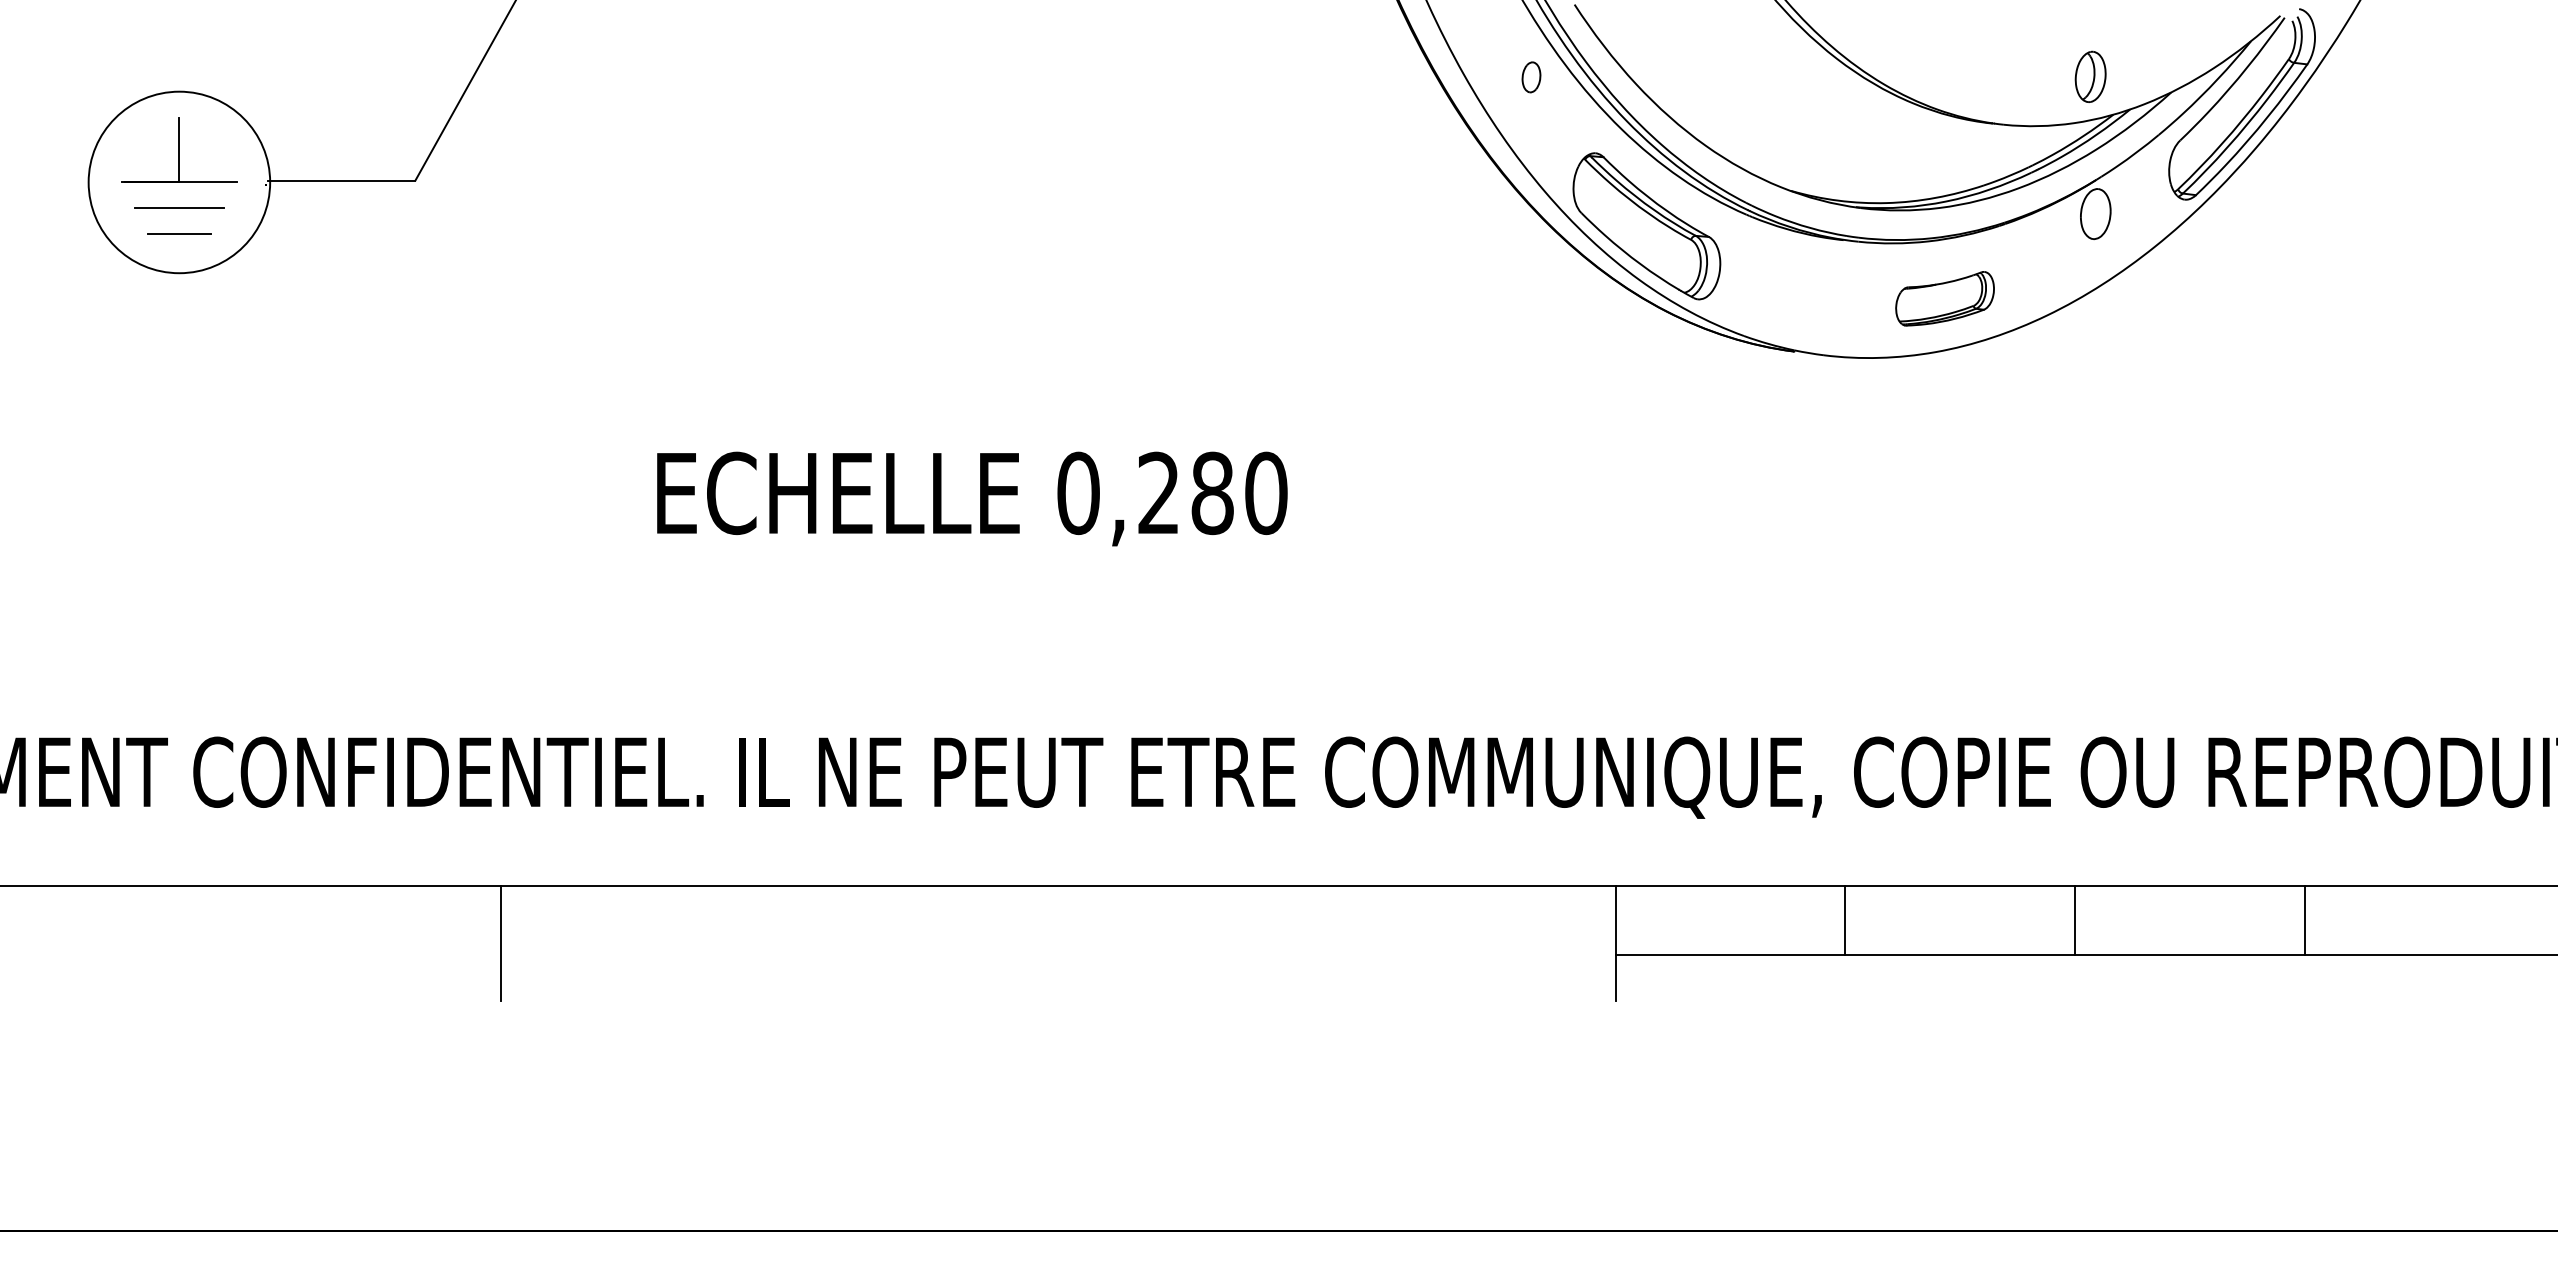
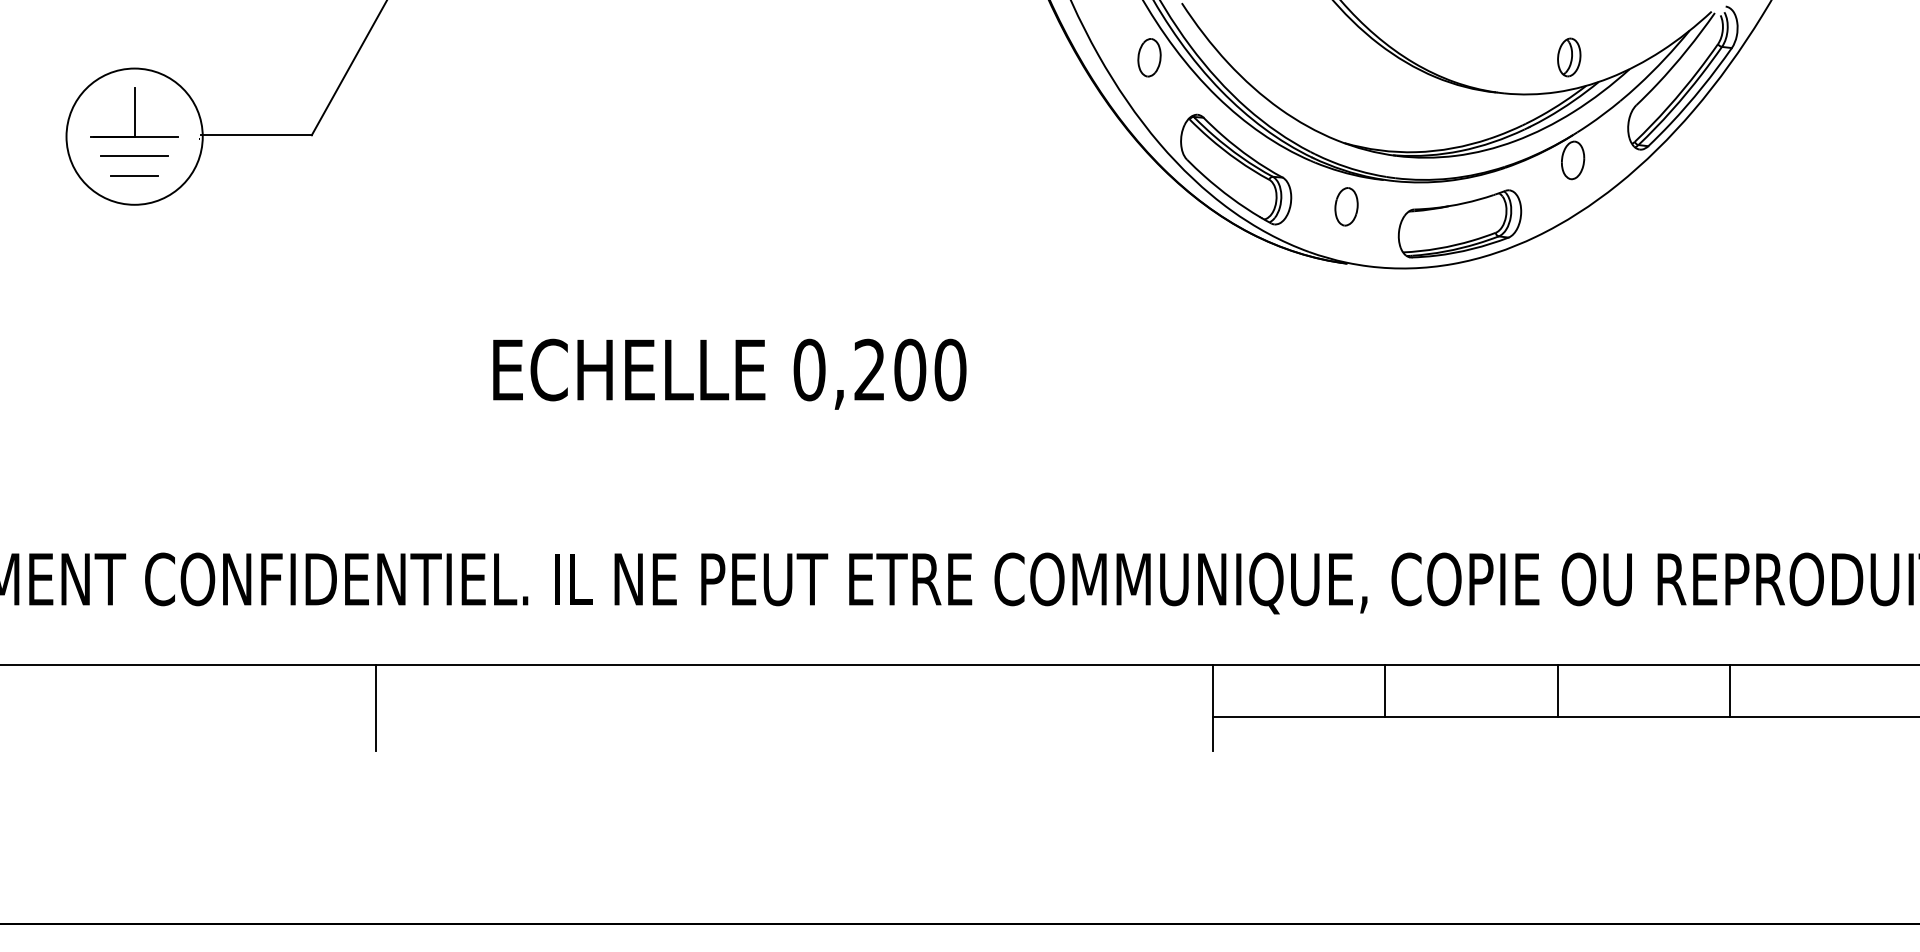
part: (1531, 77) -> (1149, 57), size x1.67
part: (1793, 275) -> (1346, 206), added
part: (1944, 298) -> (1459, 223), size x1.67
text: (1212, 493) -> (910, 370), 0,280 -> 0,200

